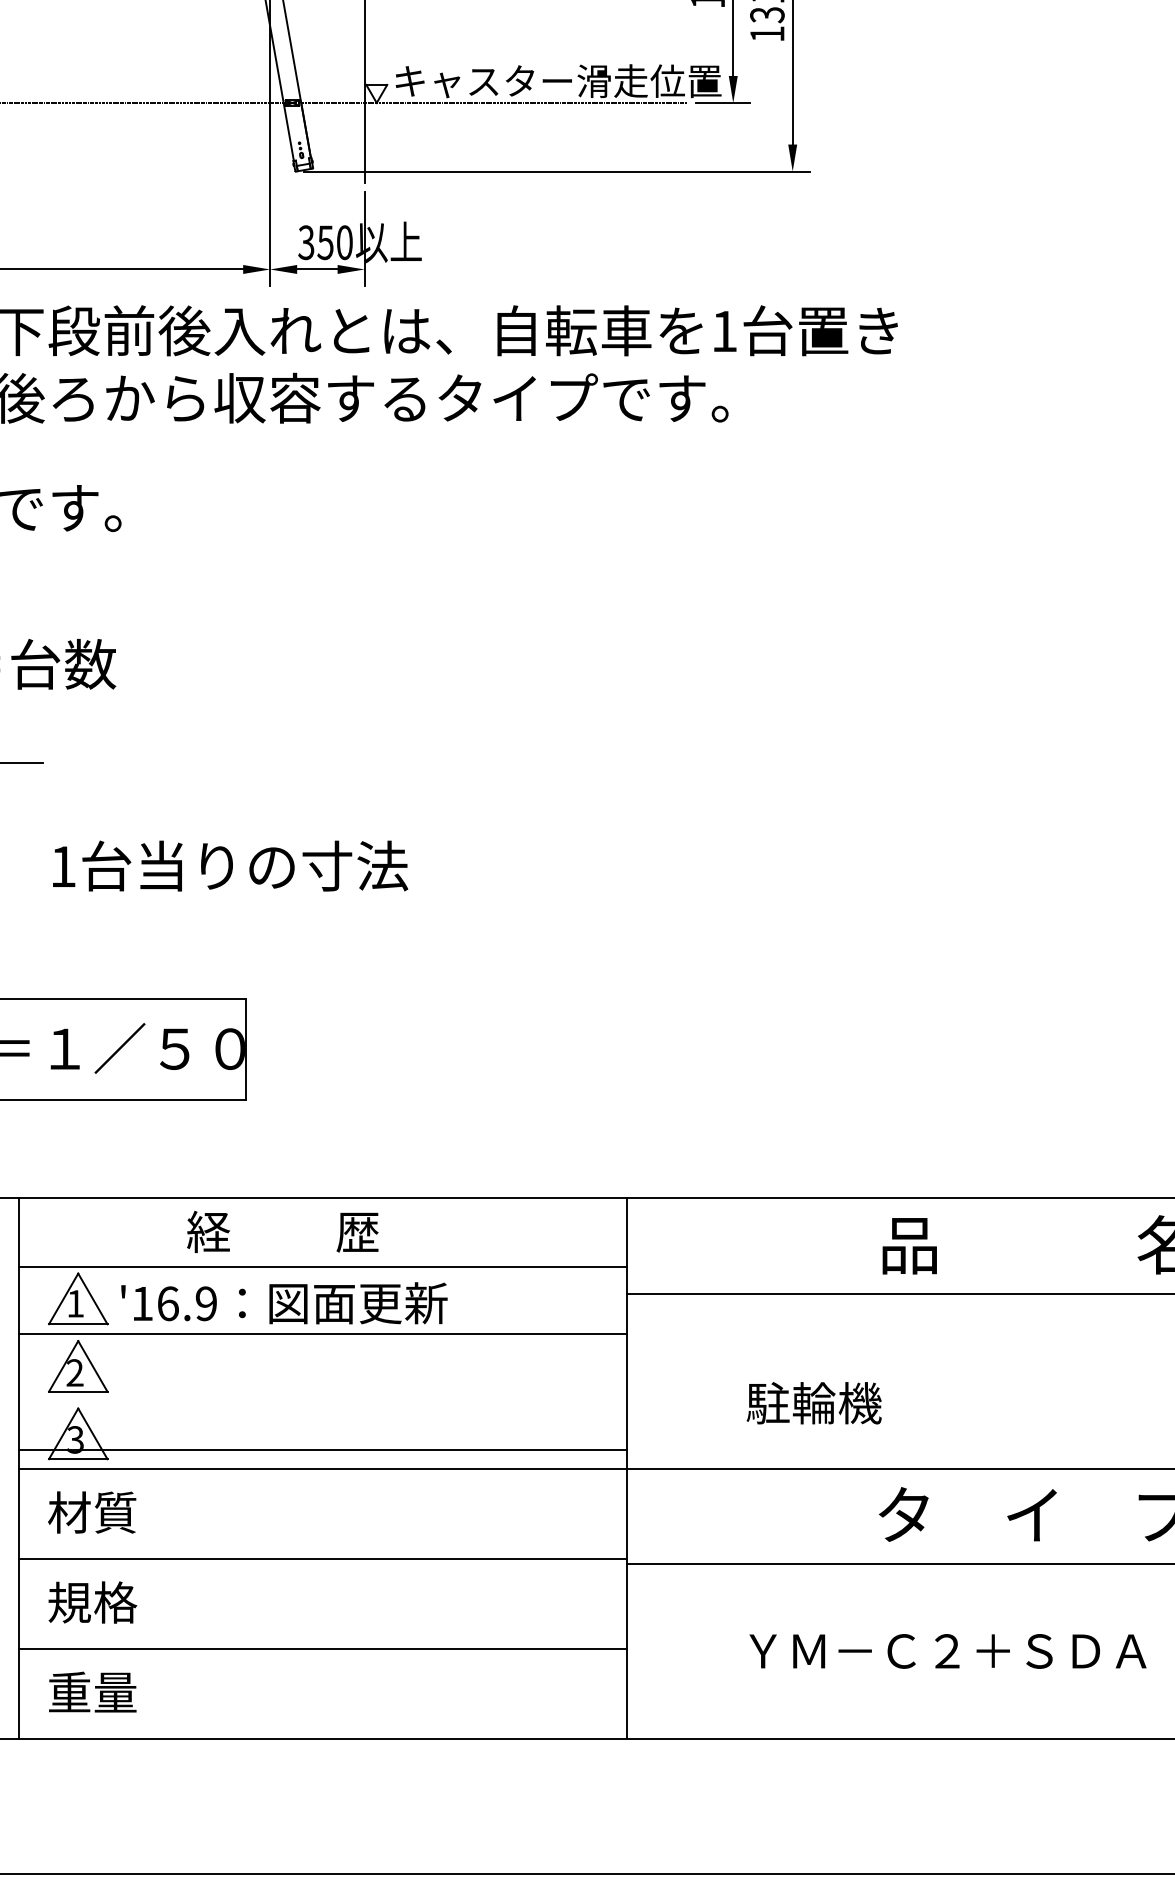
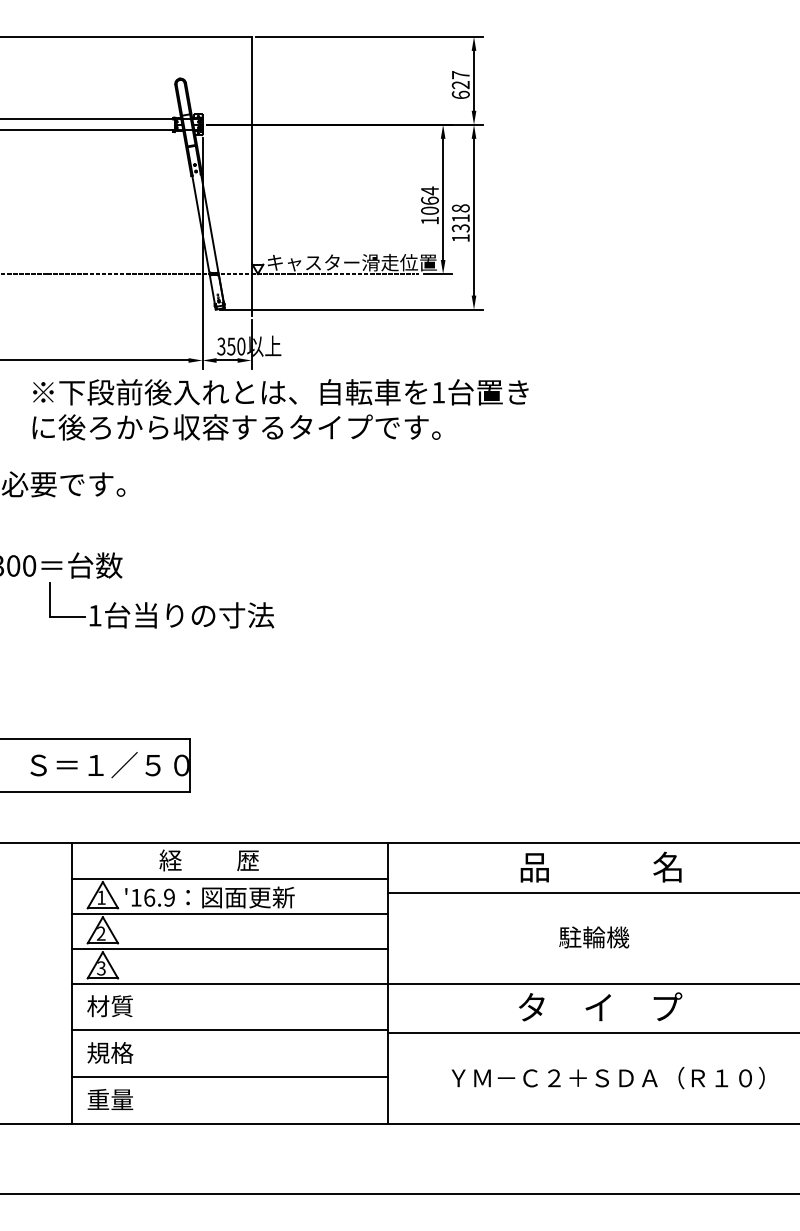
text: (229, 866) -> (181, 615), moved
text: (814, 1403) -> (594, 937), moved
line: (321, 1449) -> (229, 948), moved

